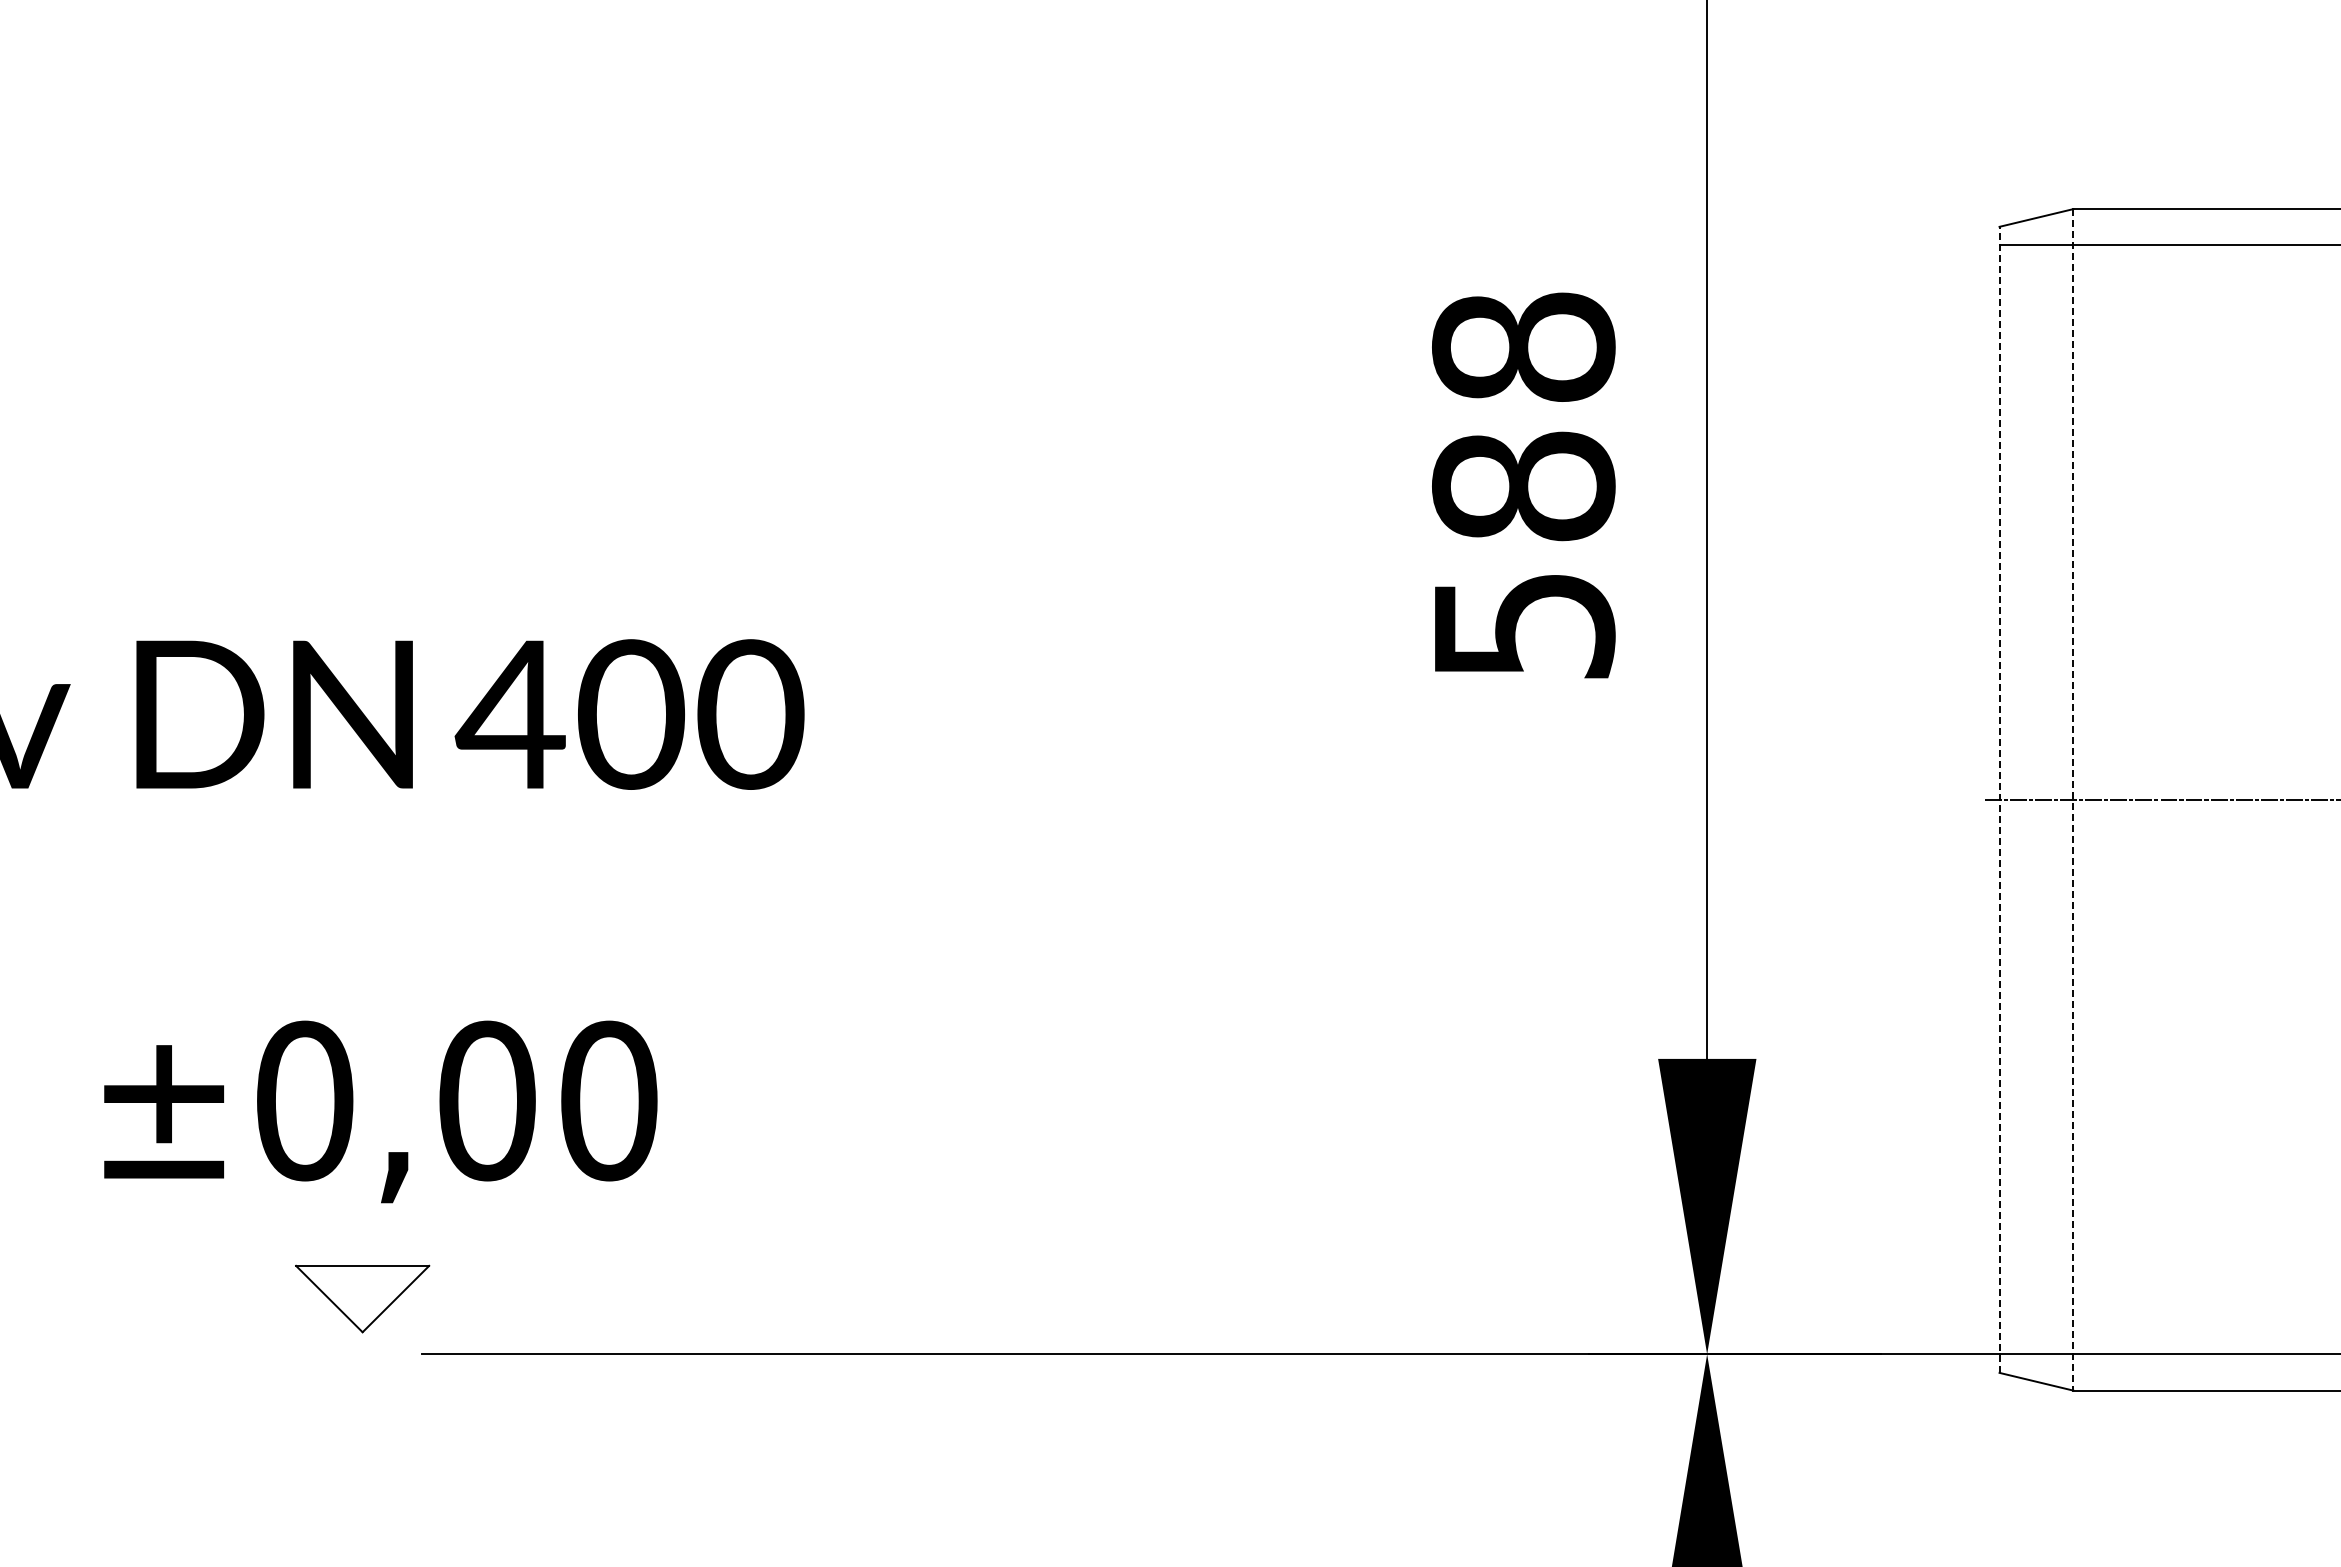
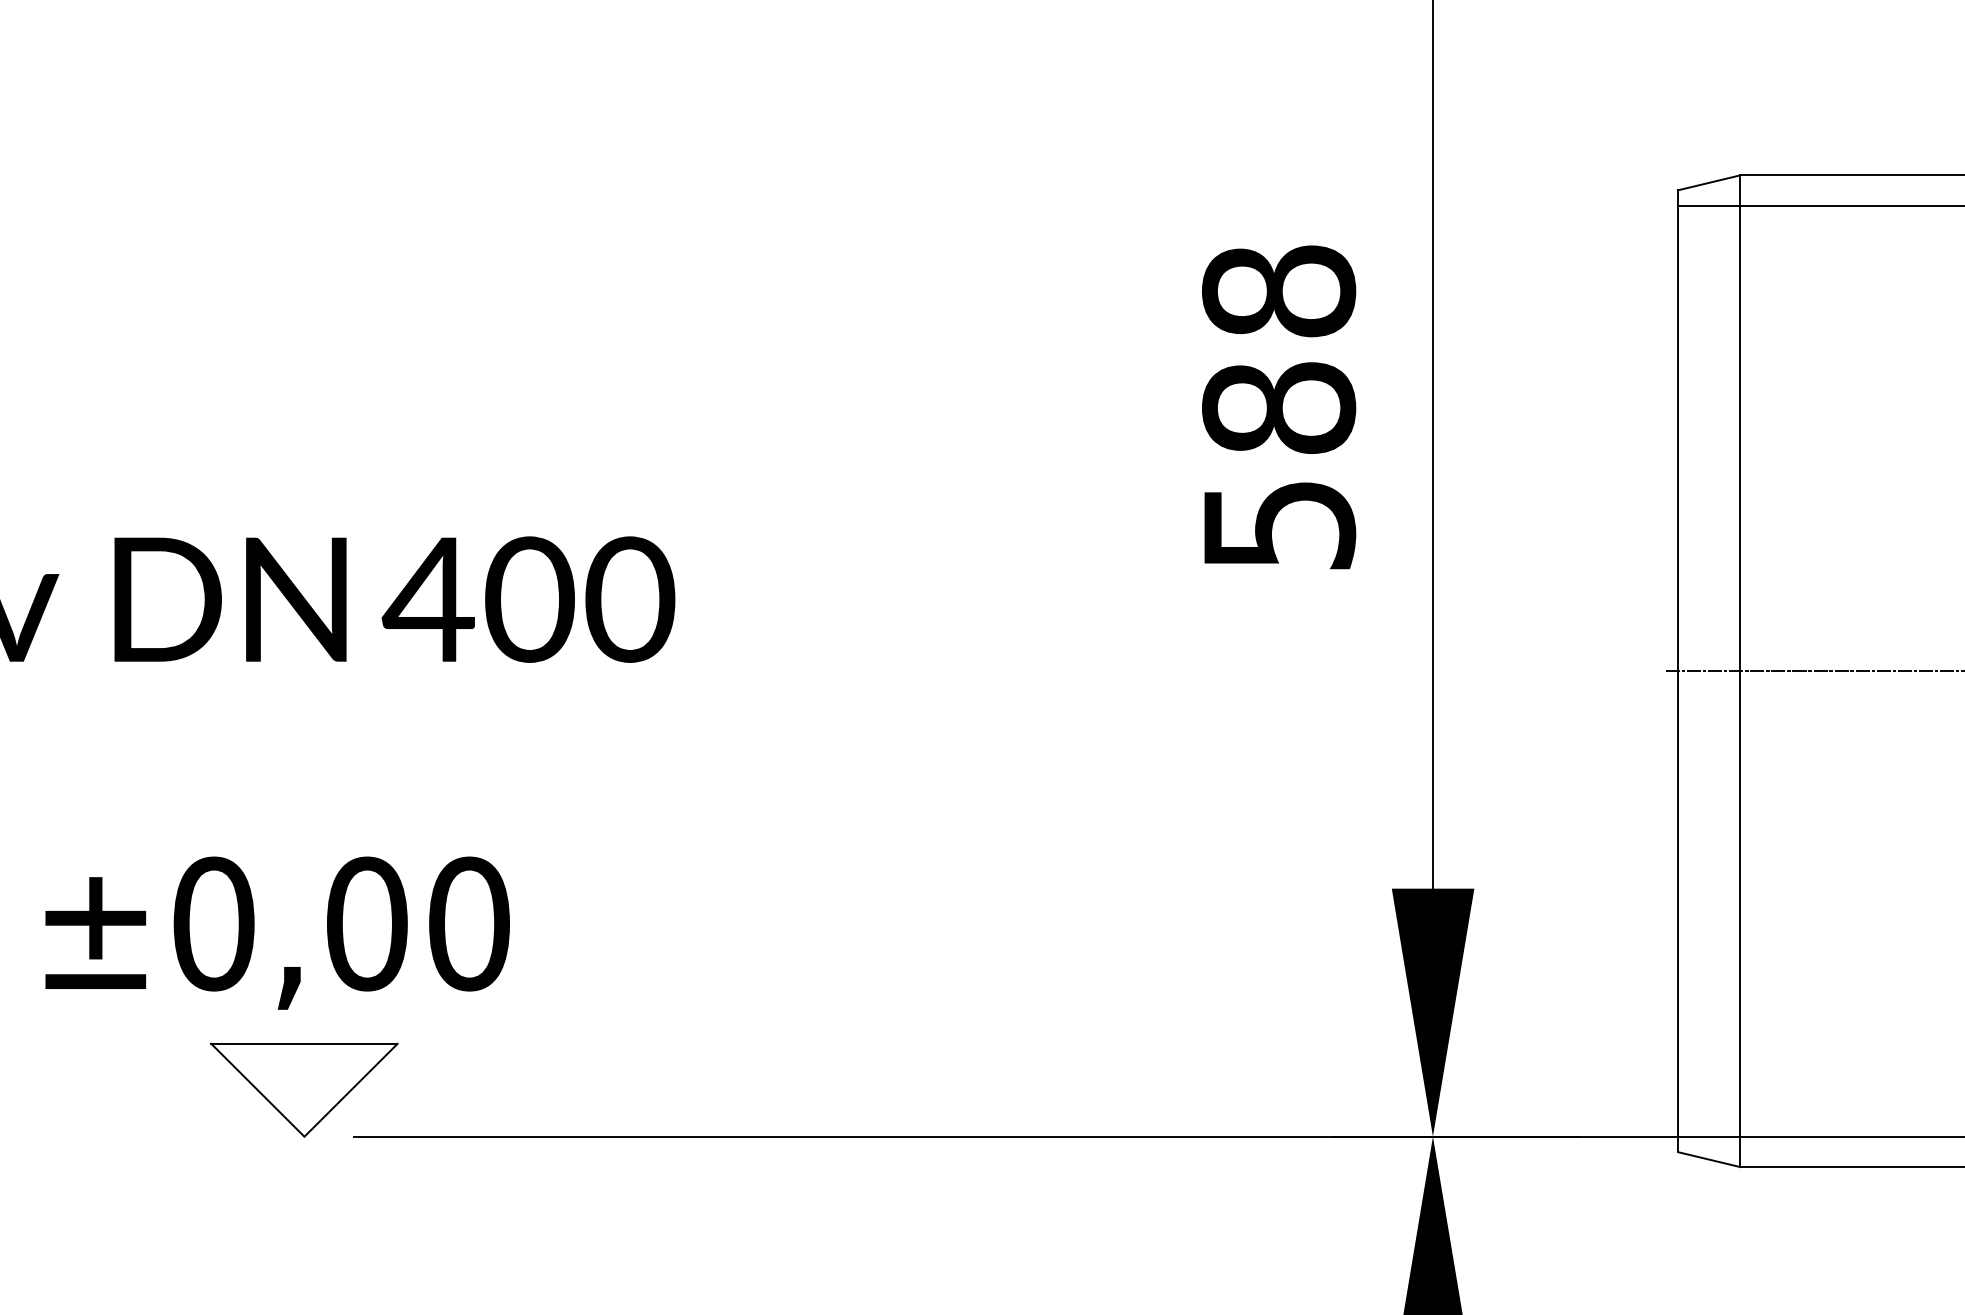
line: (1999, 799) -> (1678, 670), dashed -> solid
line: (2073, 799) -> (1740, 670), dashed -> solid
text: (380, 1111) -> (277, 932), moved
part: (362, 1298) -> (304, 1089), size x1.67

